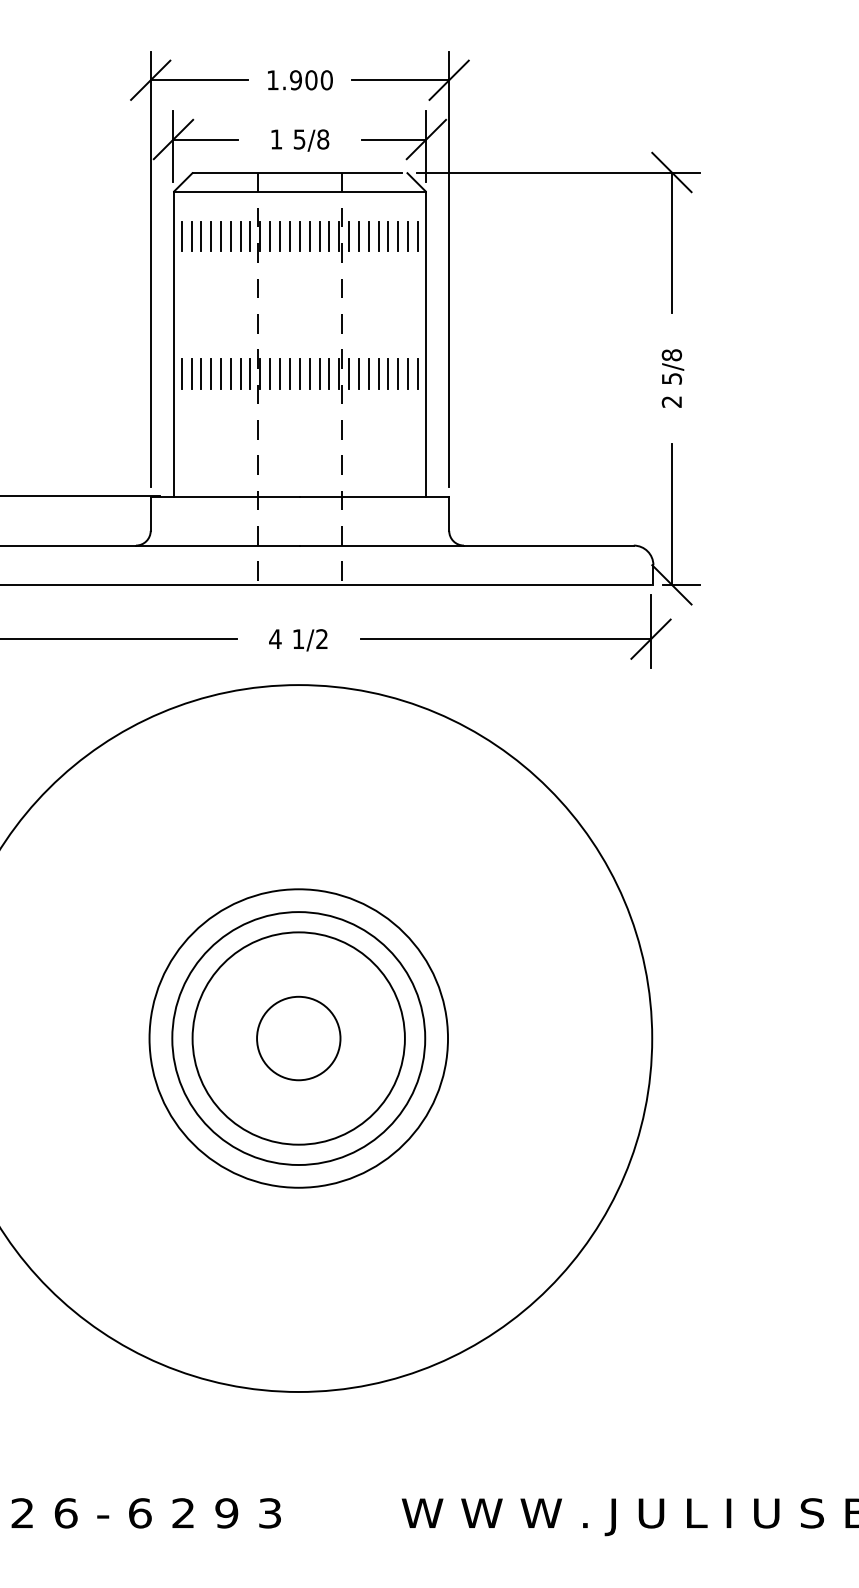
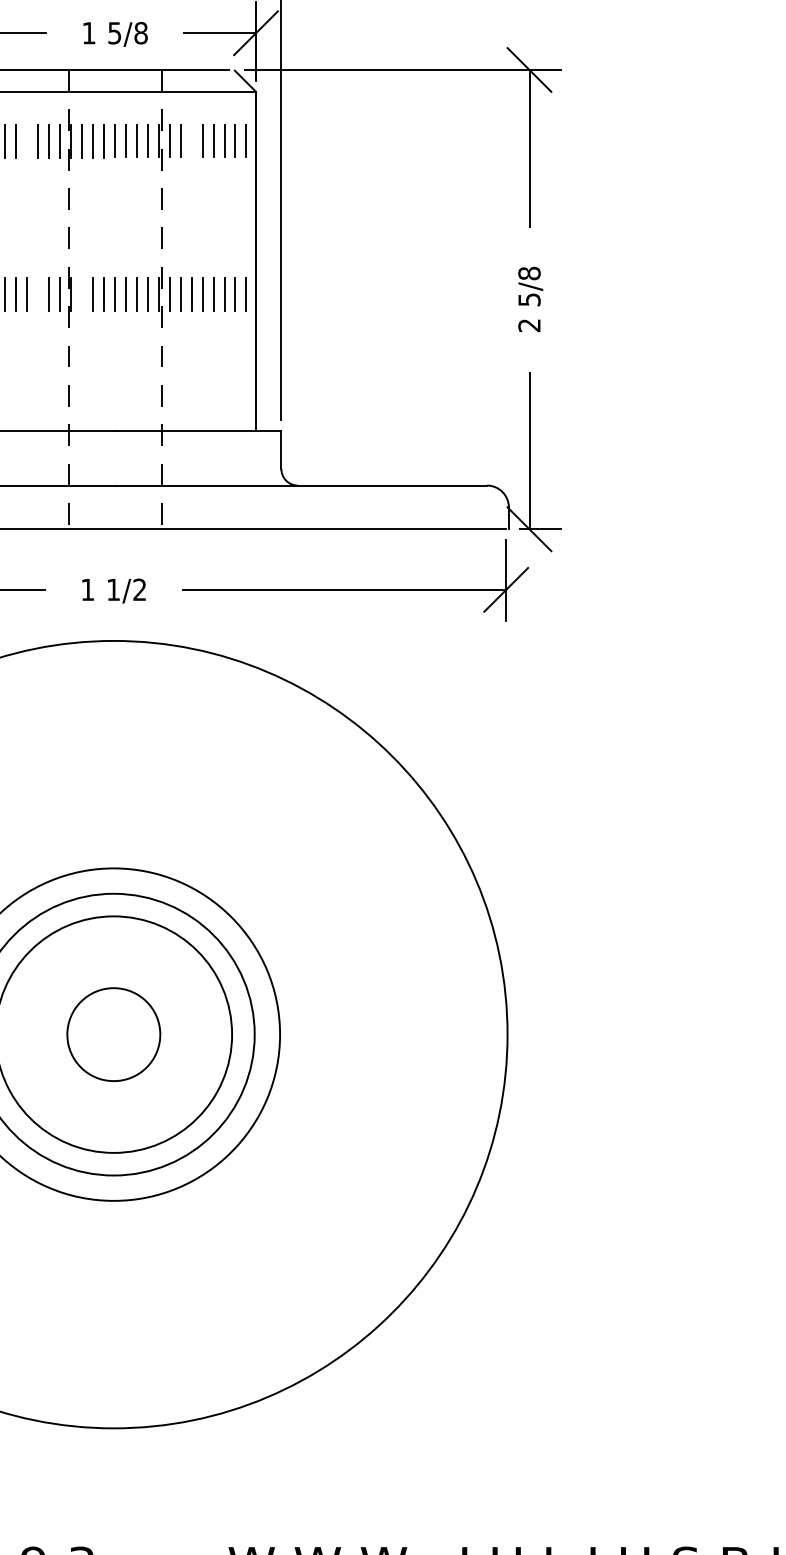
line: (220, 236) -> (26, 141), removed
line: (368, 236) -> (191, 141), removed
line: (230, 373) -> (37, 293), removed
line: (270, 373) -> (82, 293), removed
text: (275, 638) -> (87, 589), 4 -> 1

